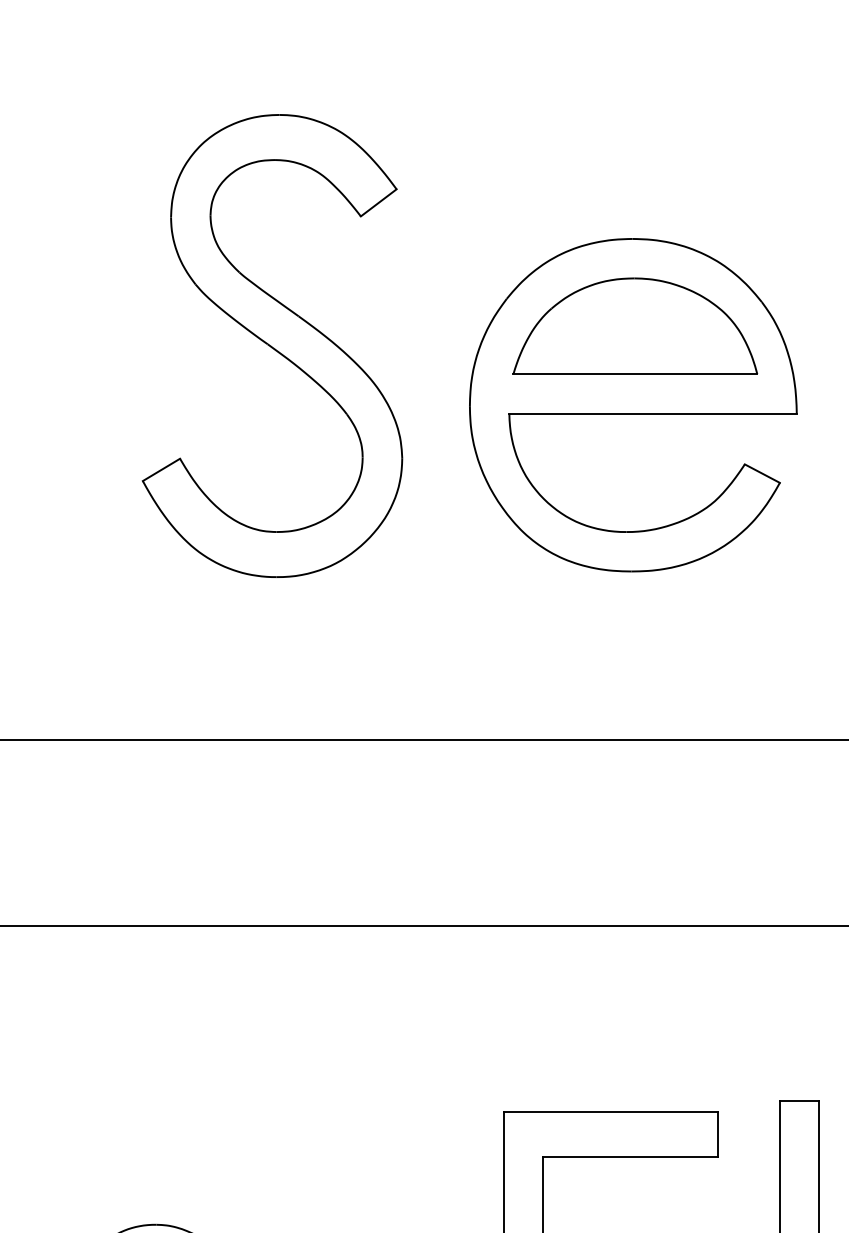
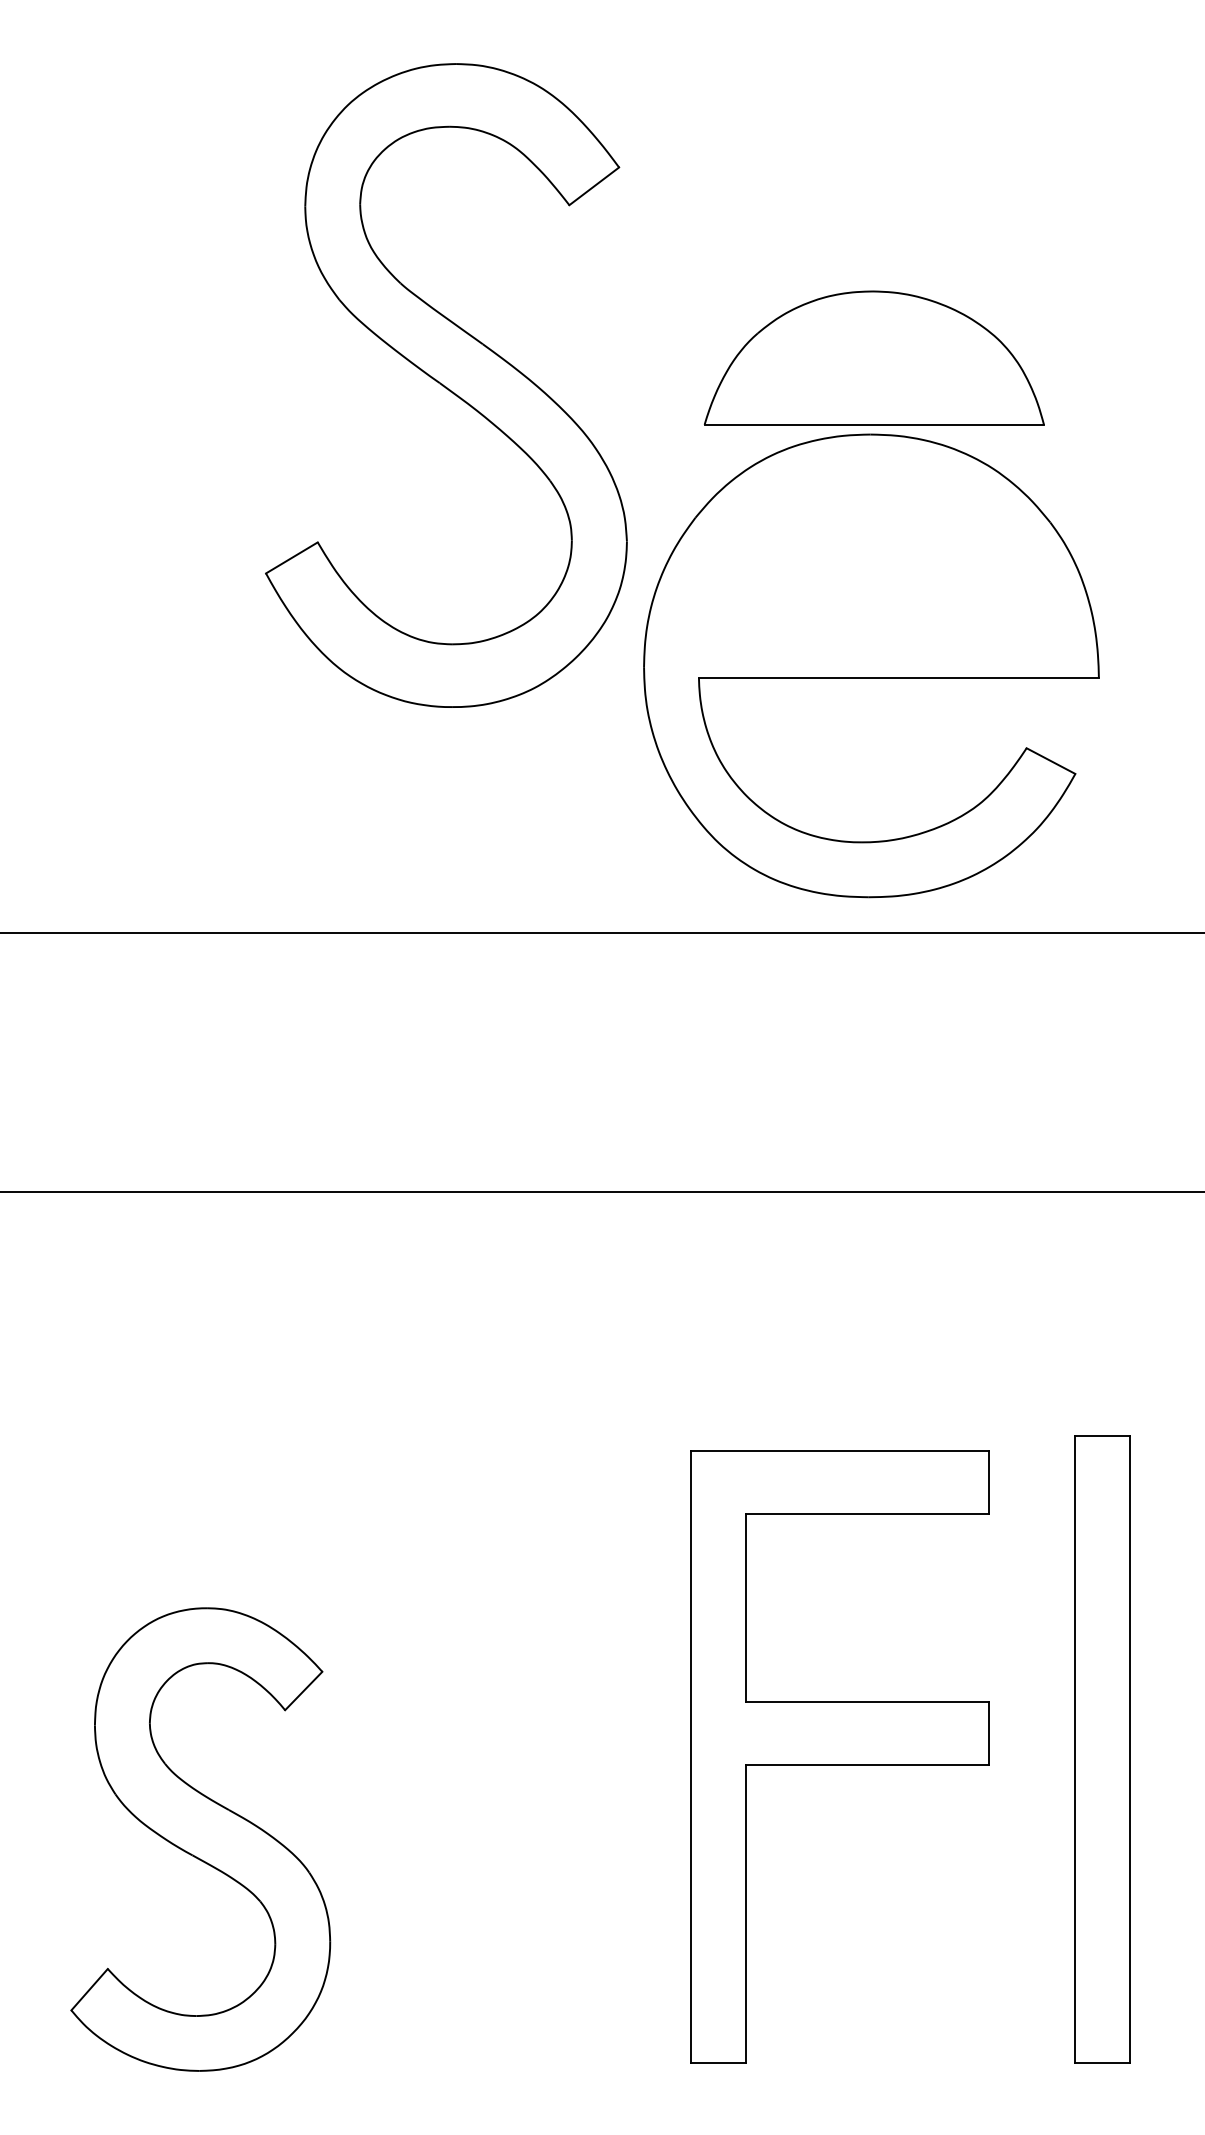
part: (272, 346) -> (446, 385), moved
part: (633, 404) -> (871, 665), moved

